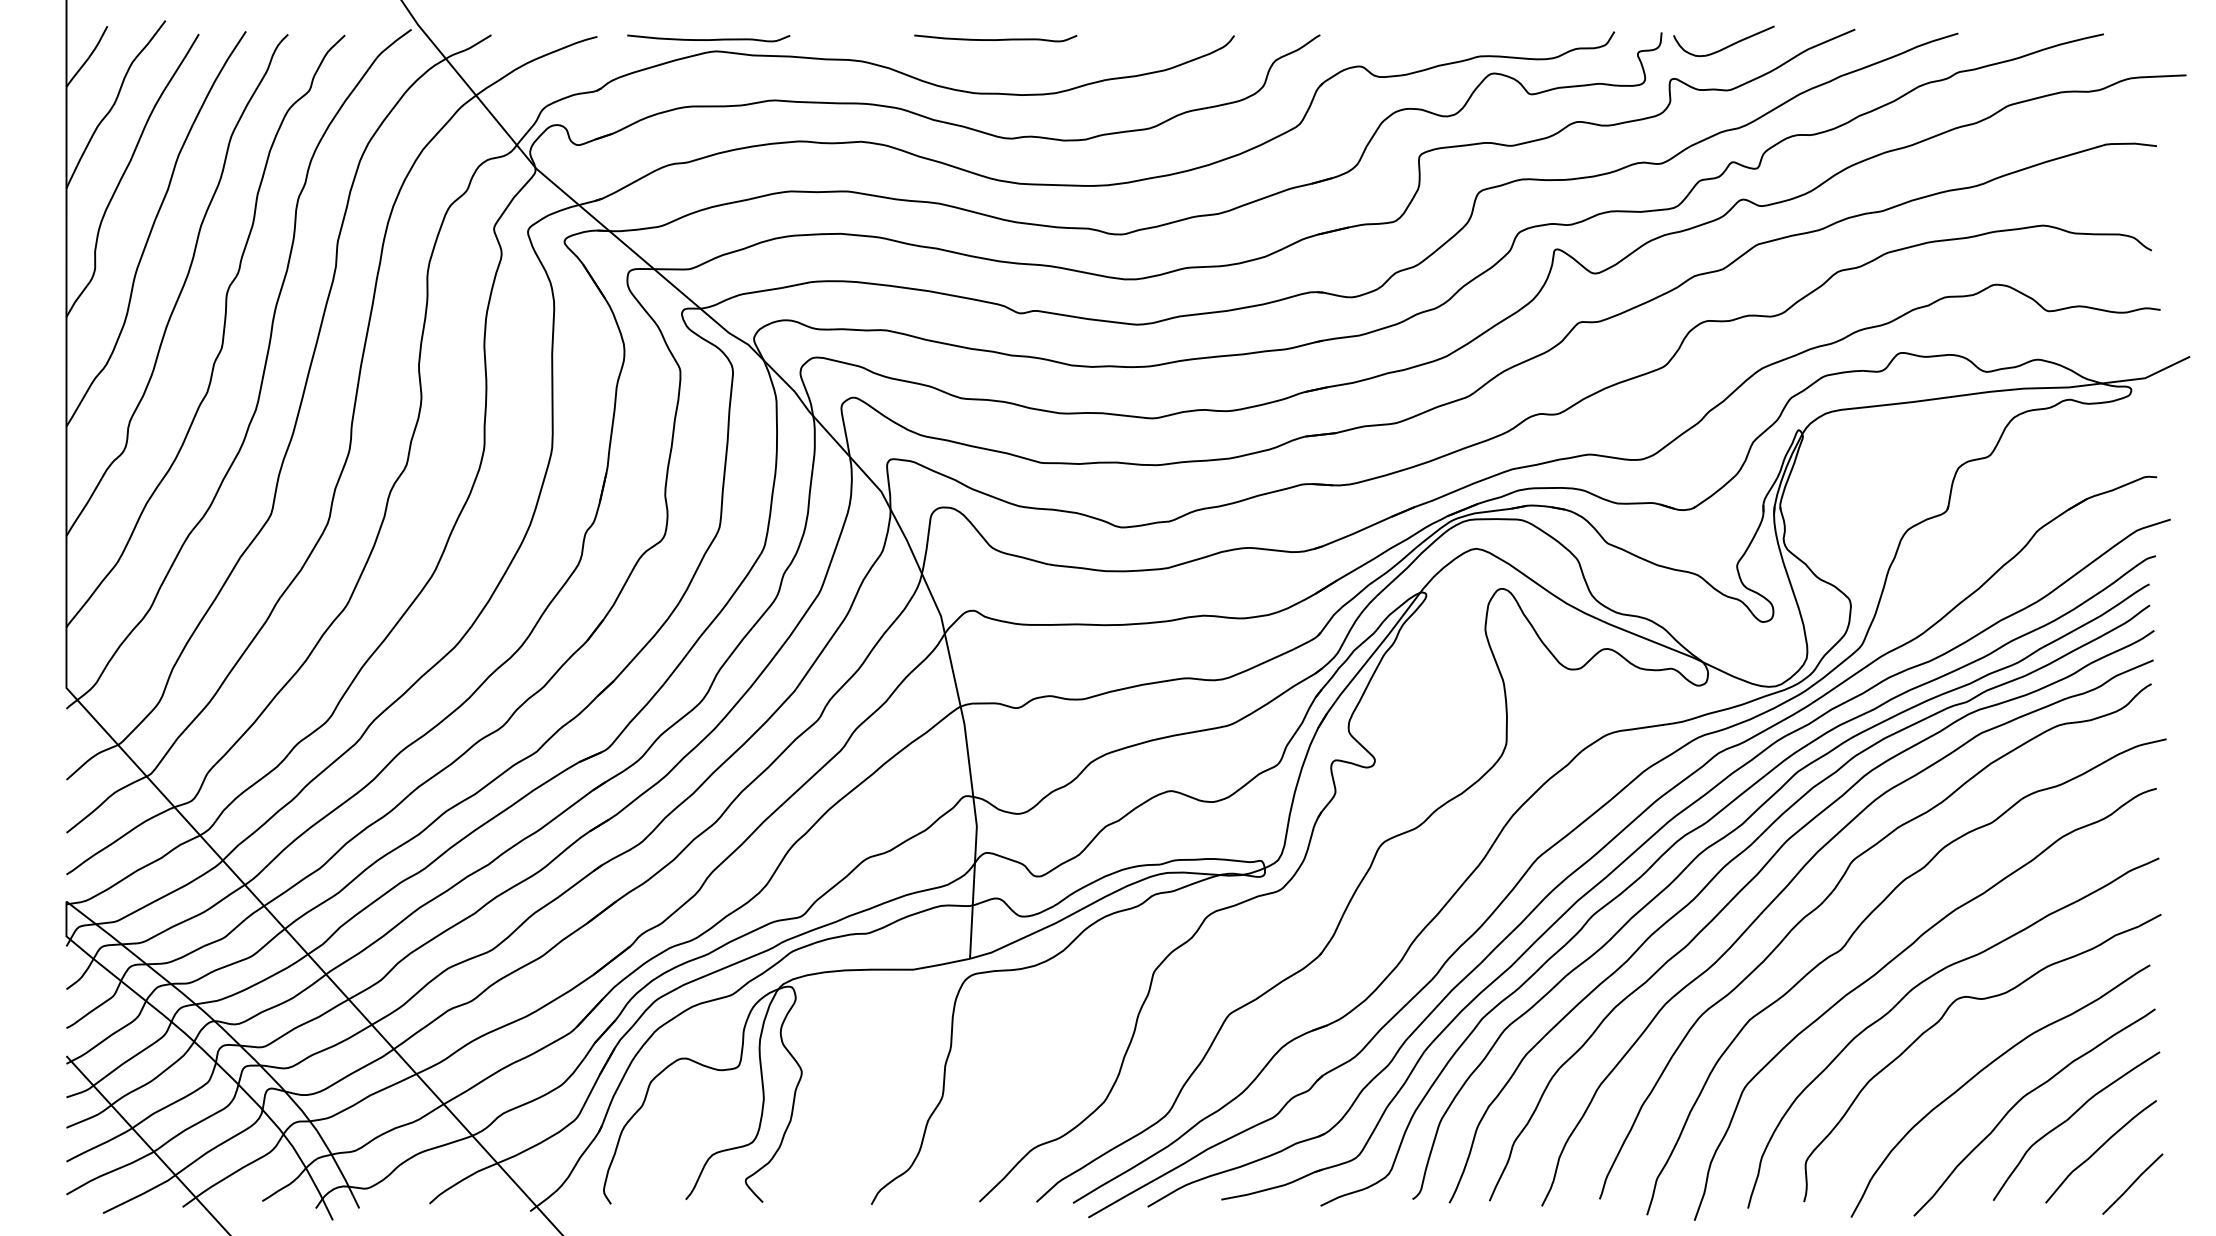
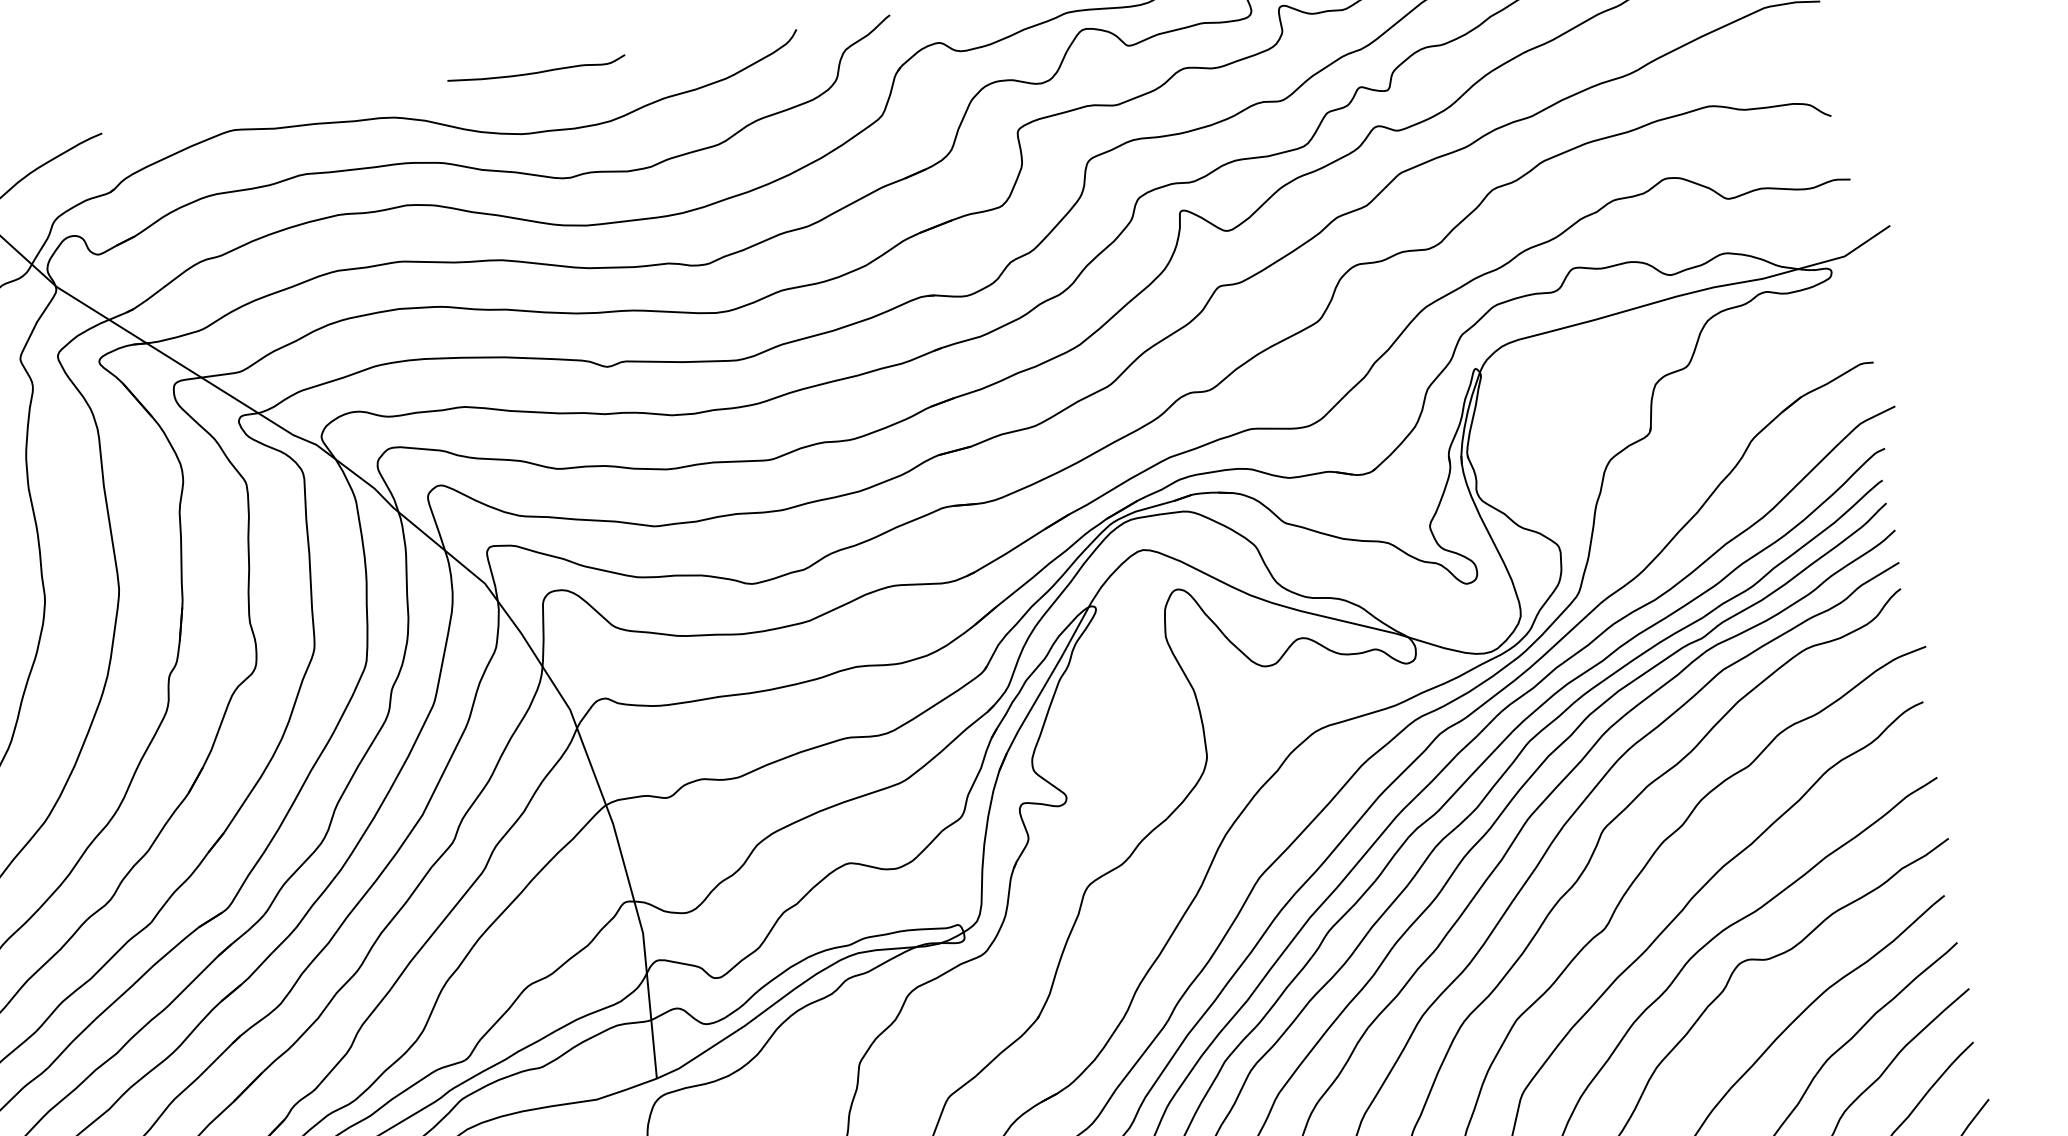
curve: (708, 39) -> (223, 118), removed

